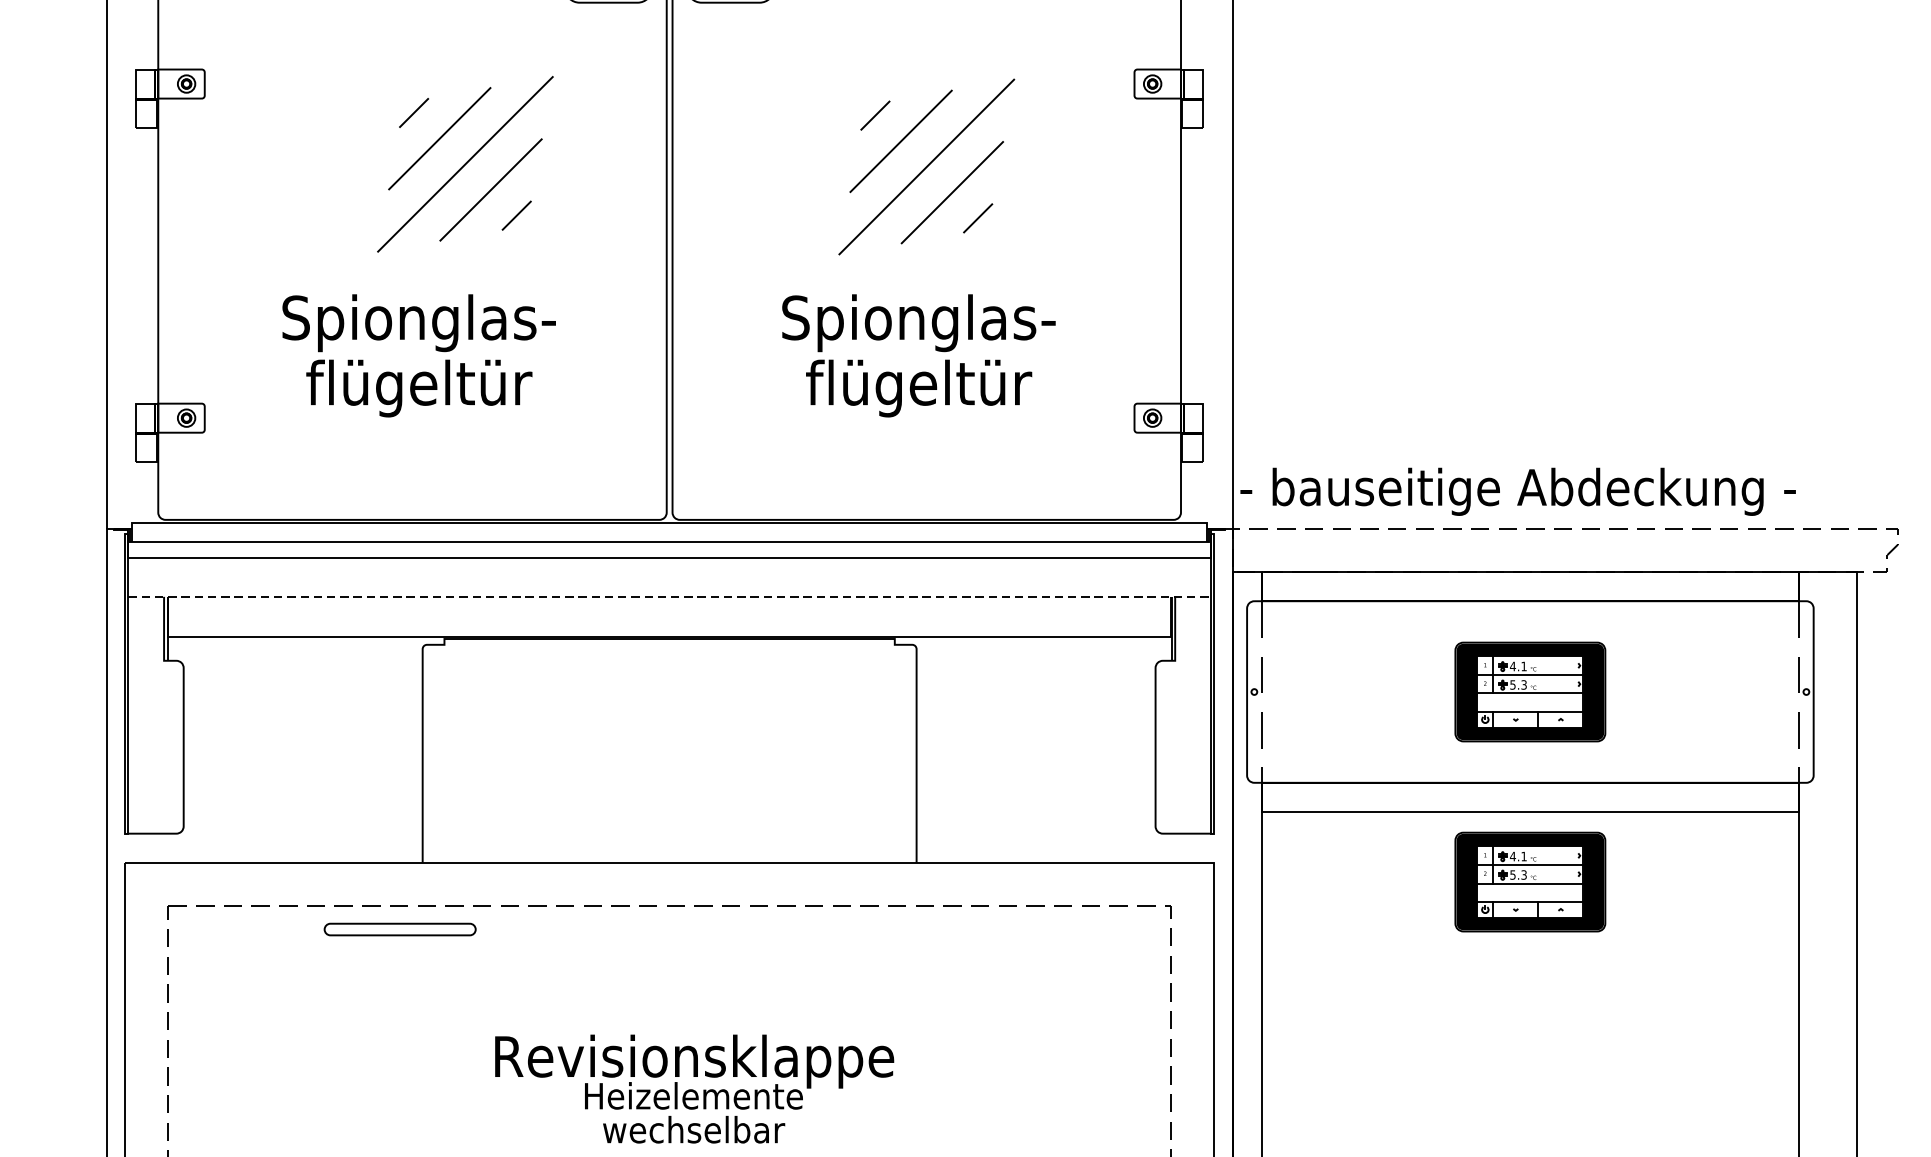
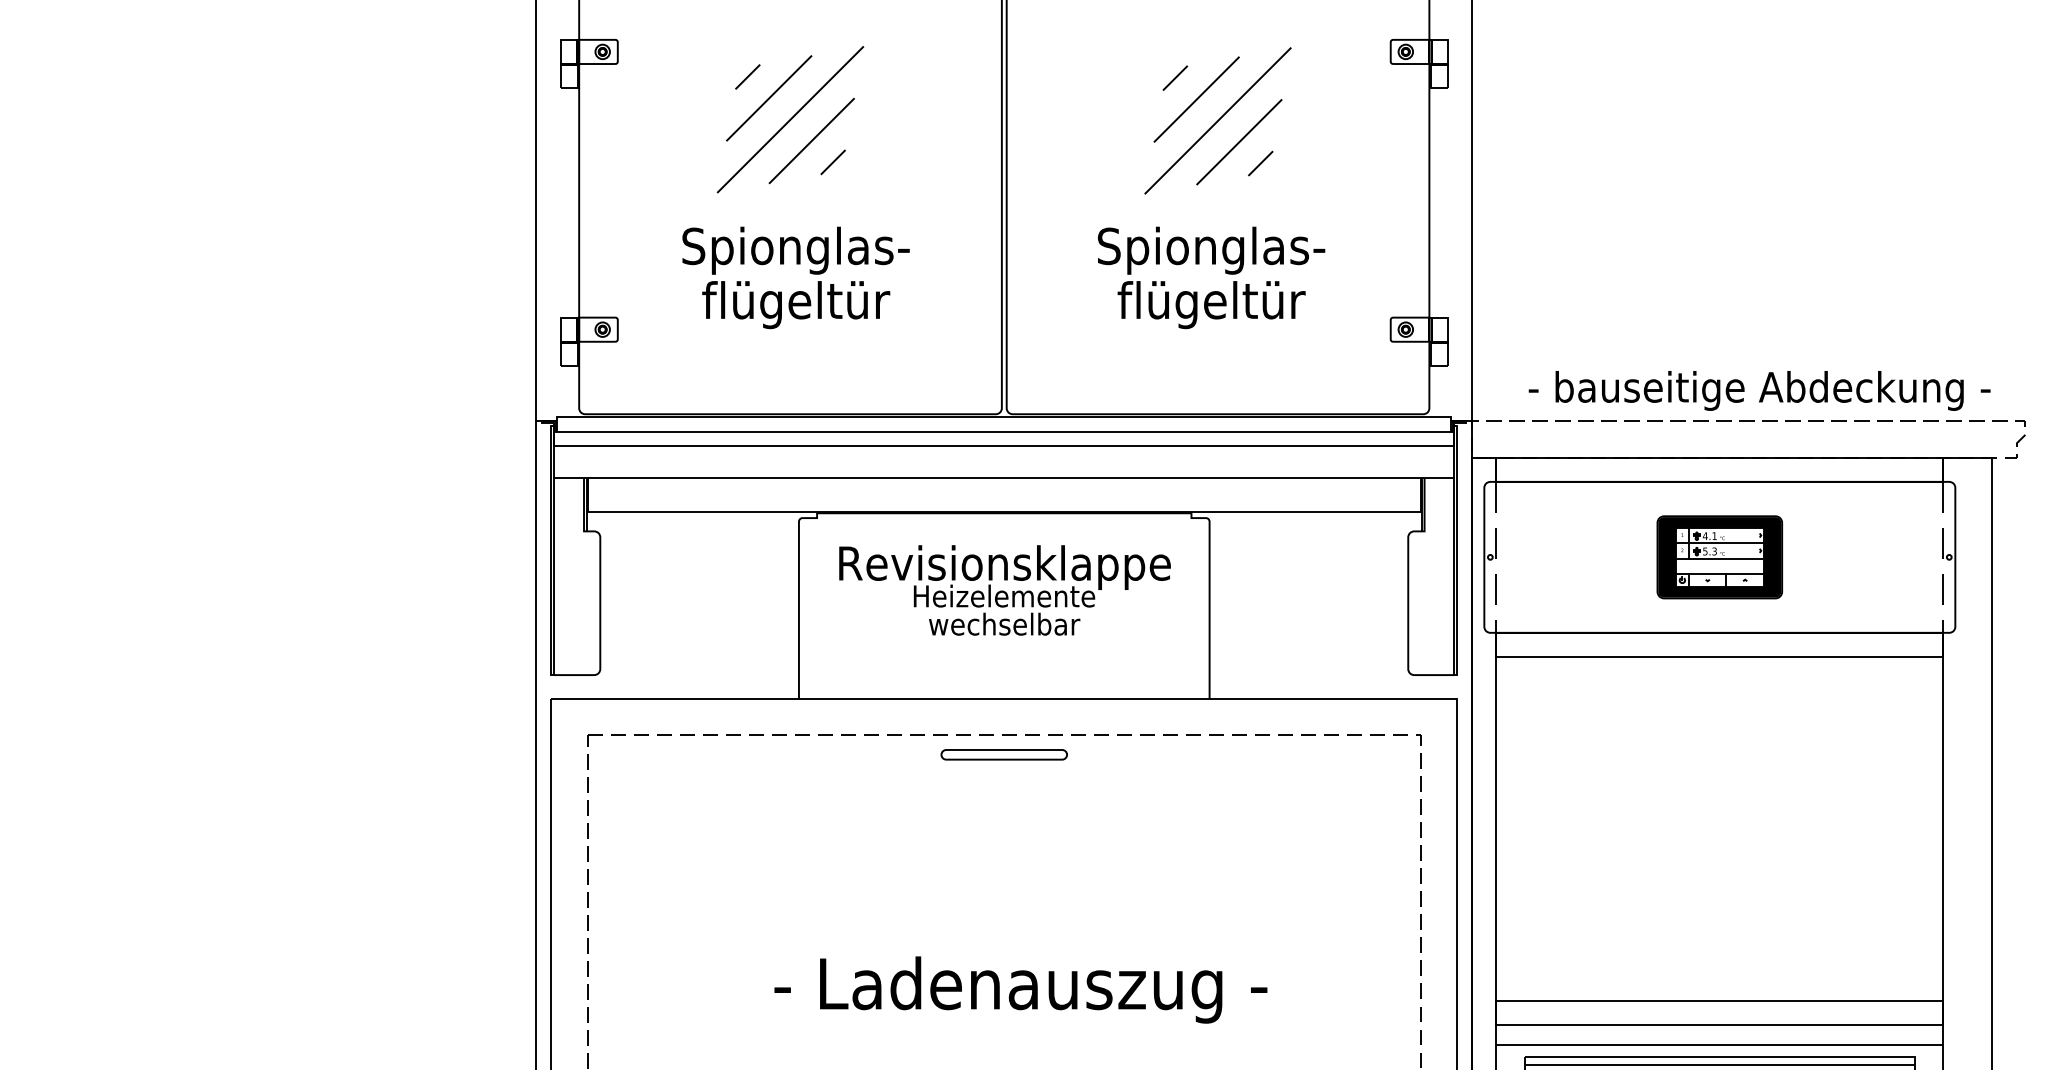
part: (465, 164) -> (790, 119), moved
text: (1517, 491) -> (1759, 390), moved
line: (669, 597) -> (1004, 478), dashed -> solid
part: (1529, 882) -> (1719, 715), removed
part: (399, 929) -> (1003, 754), moved
text: (693, 1089) -> (1004, 590), moved

